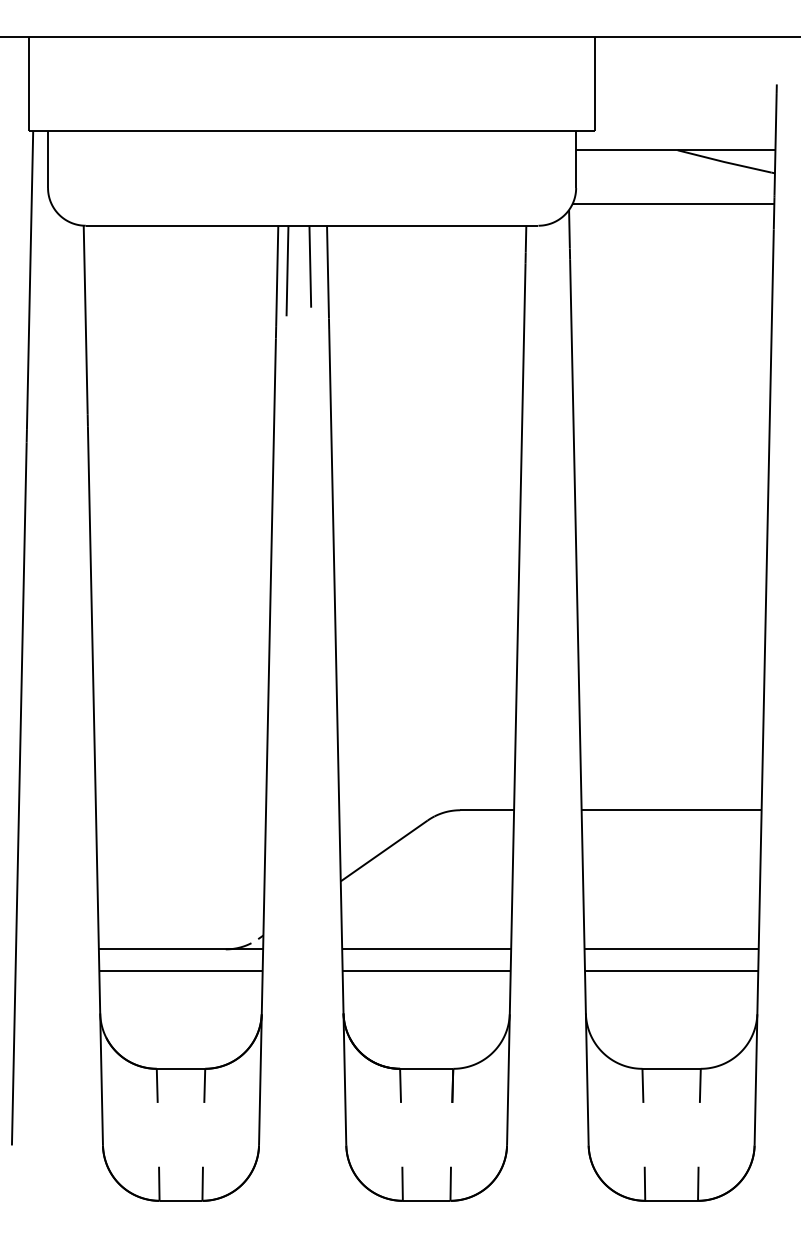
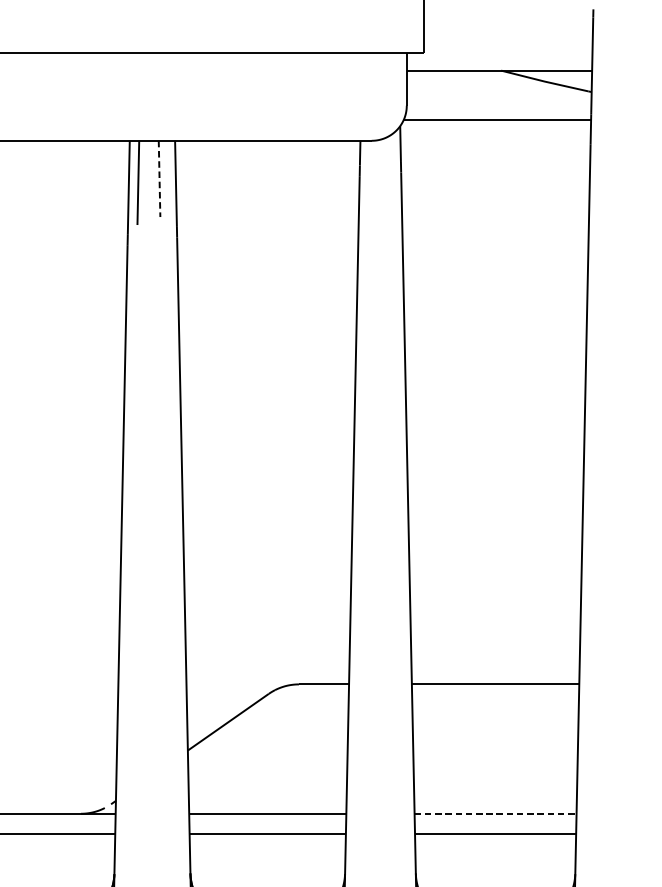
line: (310, 266) -> (159, 178), solid -> dashed
line: (672, 949) -> (496, 813), solid -> dashed

